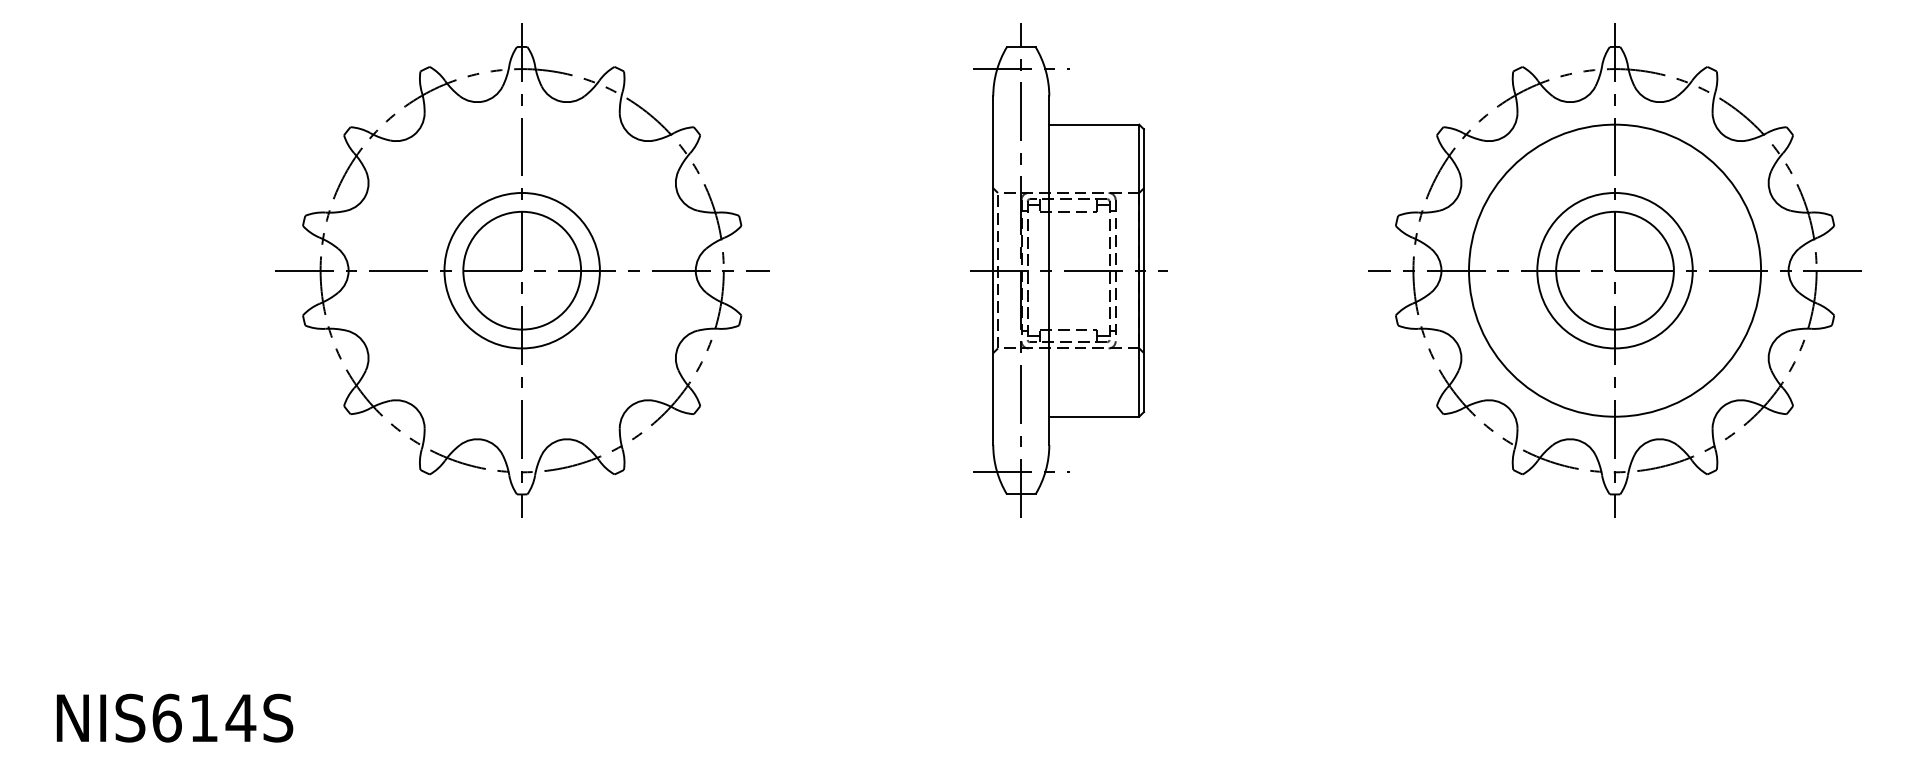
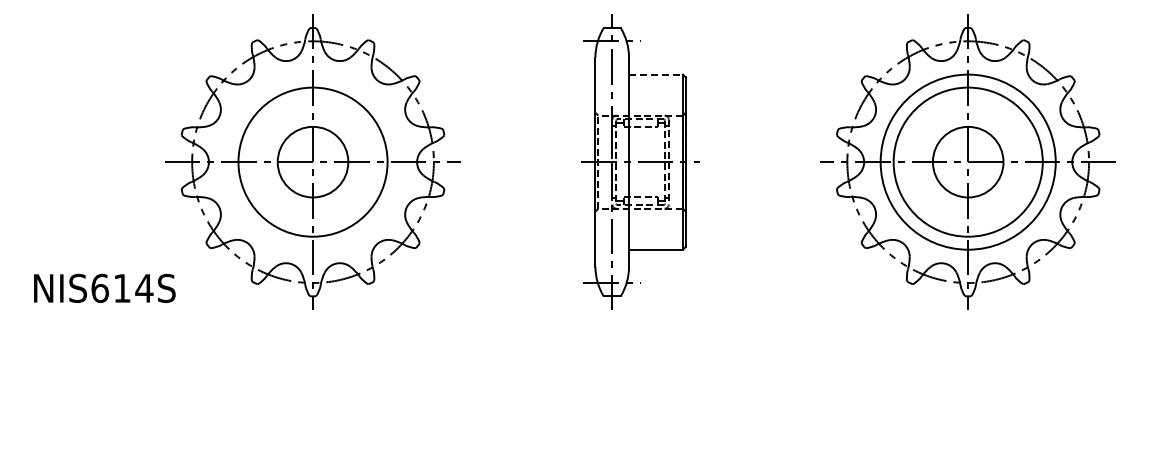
line: (1095, 124) -> (656, 74), solid -> dashed
circle: (521, 269) -> (312, 161), size x1.6
circle: (1613, 269) -> (967, 161), size x1.6
text: (174, 716) -> (104, 287), moved

